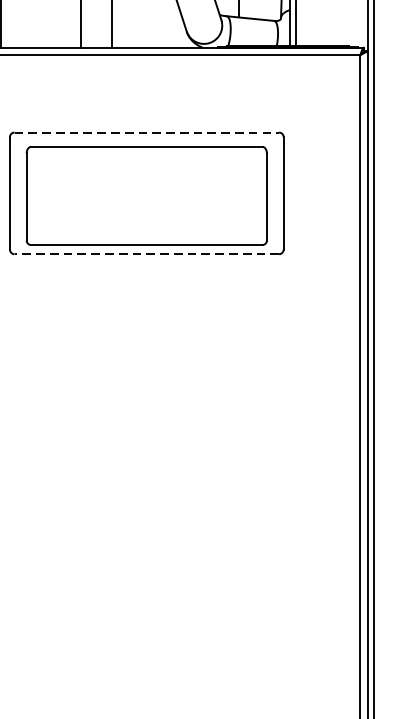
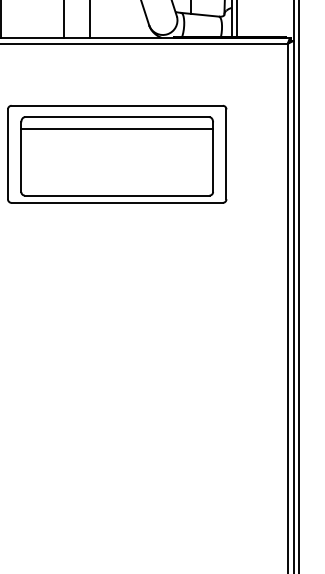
line: (147, 132) -> (117, 105), dashed -> solid
line: (147, 162) -> (117, 129), added
line: (147, 253) -> (117, 202), dashed -> solid

